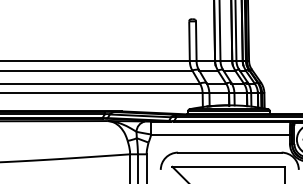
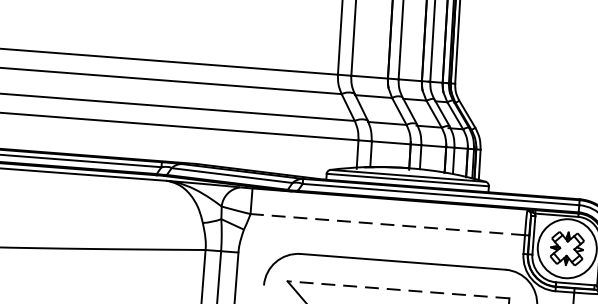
line: (220, 134) -> (387, 224), solid -> dashed
line: (228, 166) -> (398, 289), solid -> dashed

